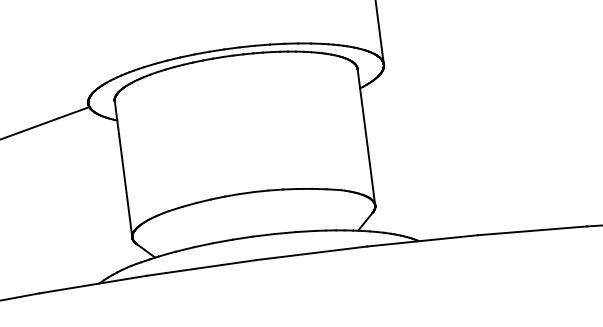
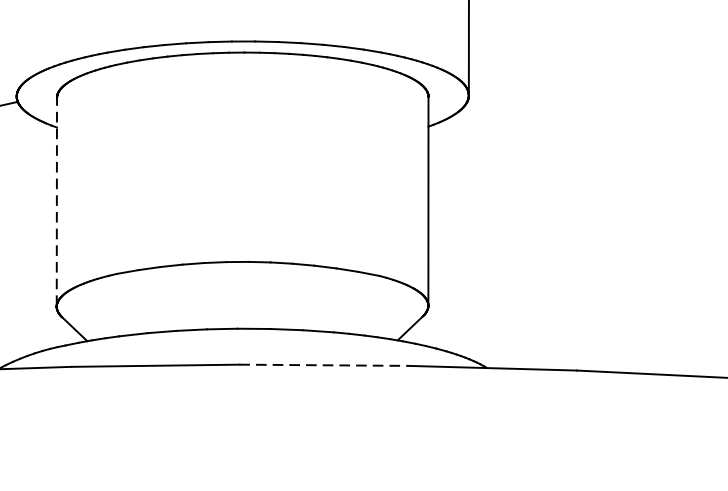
line: (123, 169) -> (56, 202), solid -> dashed
line: (312, 253) -> (324, 365), solid -> dashed

